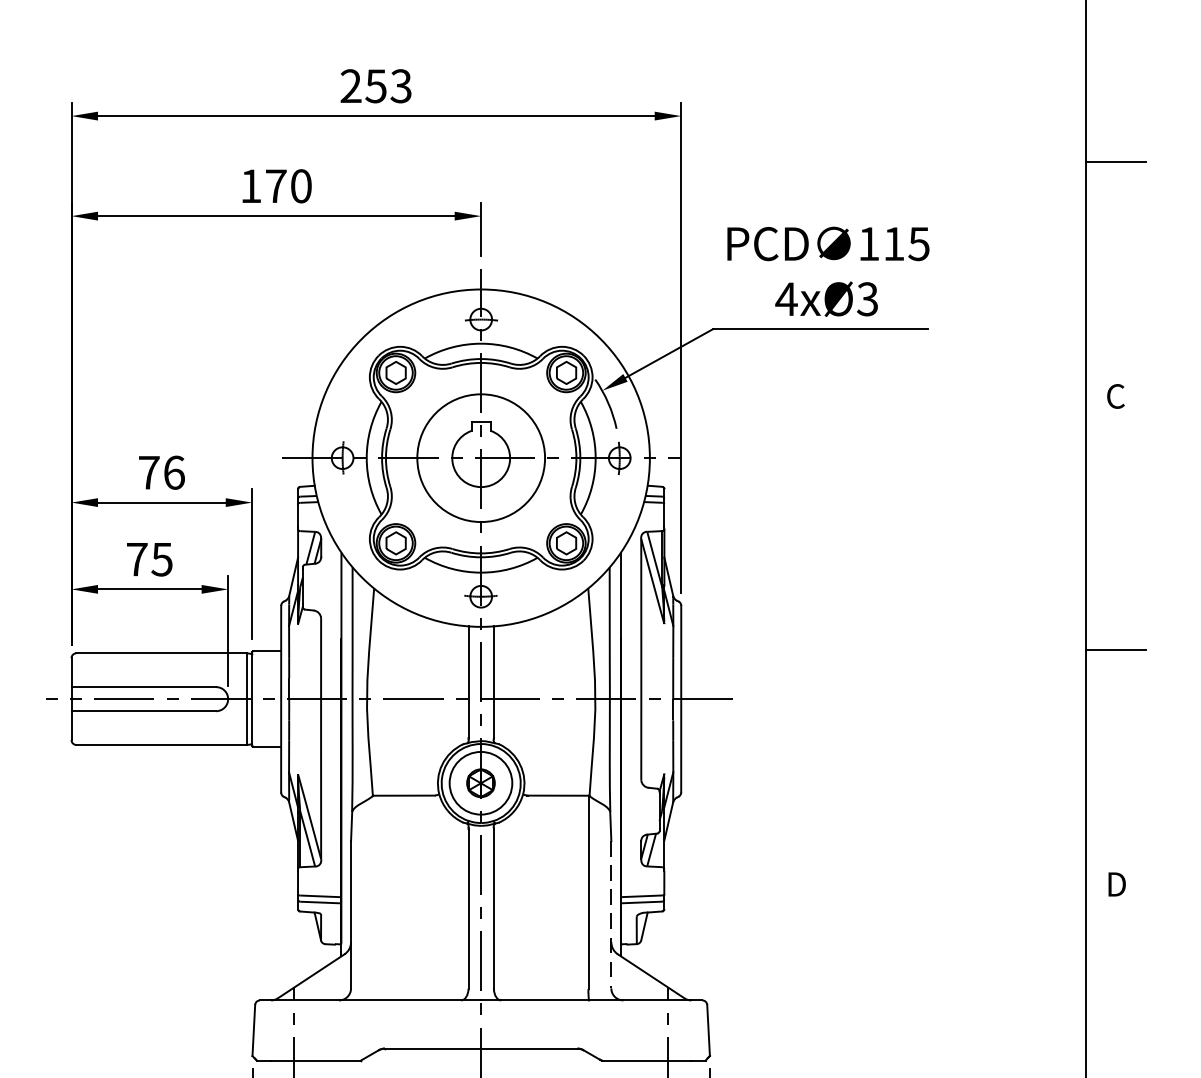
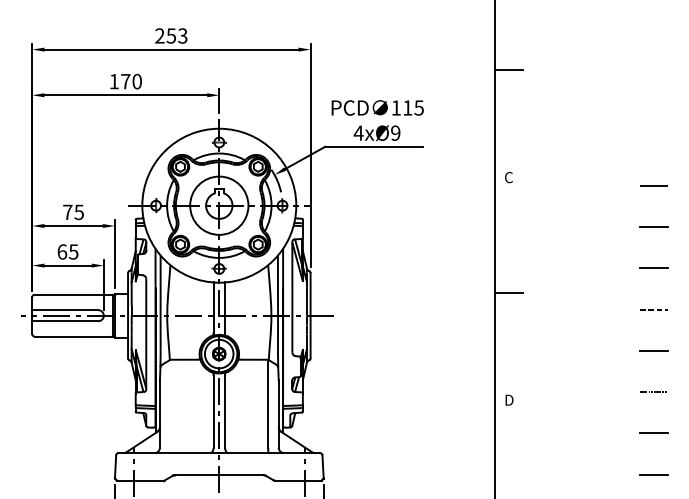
text: (867, 297) -> (395, 132), 4xØ3 -> 4xØ9
text: (174, 473) -> (79, 212), 76 -> 75
text: (137, 558) -> (62, 251), 75 -> 65
line: (610, 915) -> (278, 414), dashed -> solid

